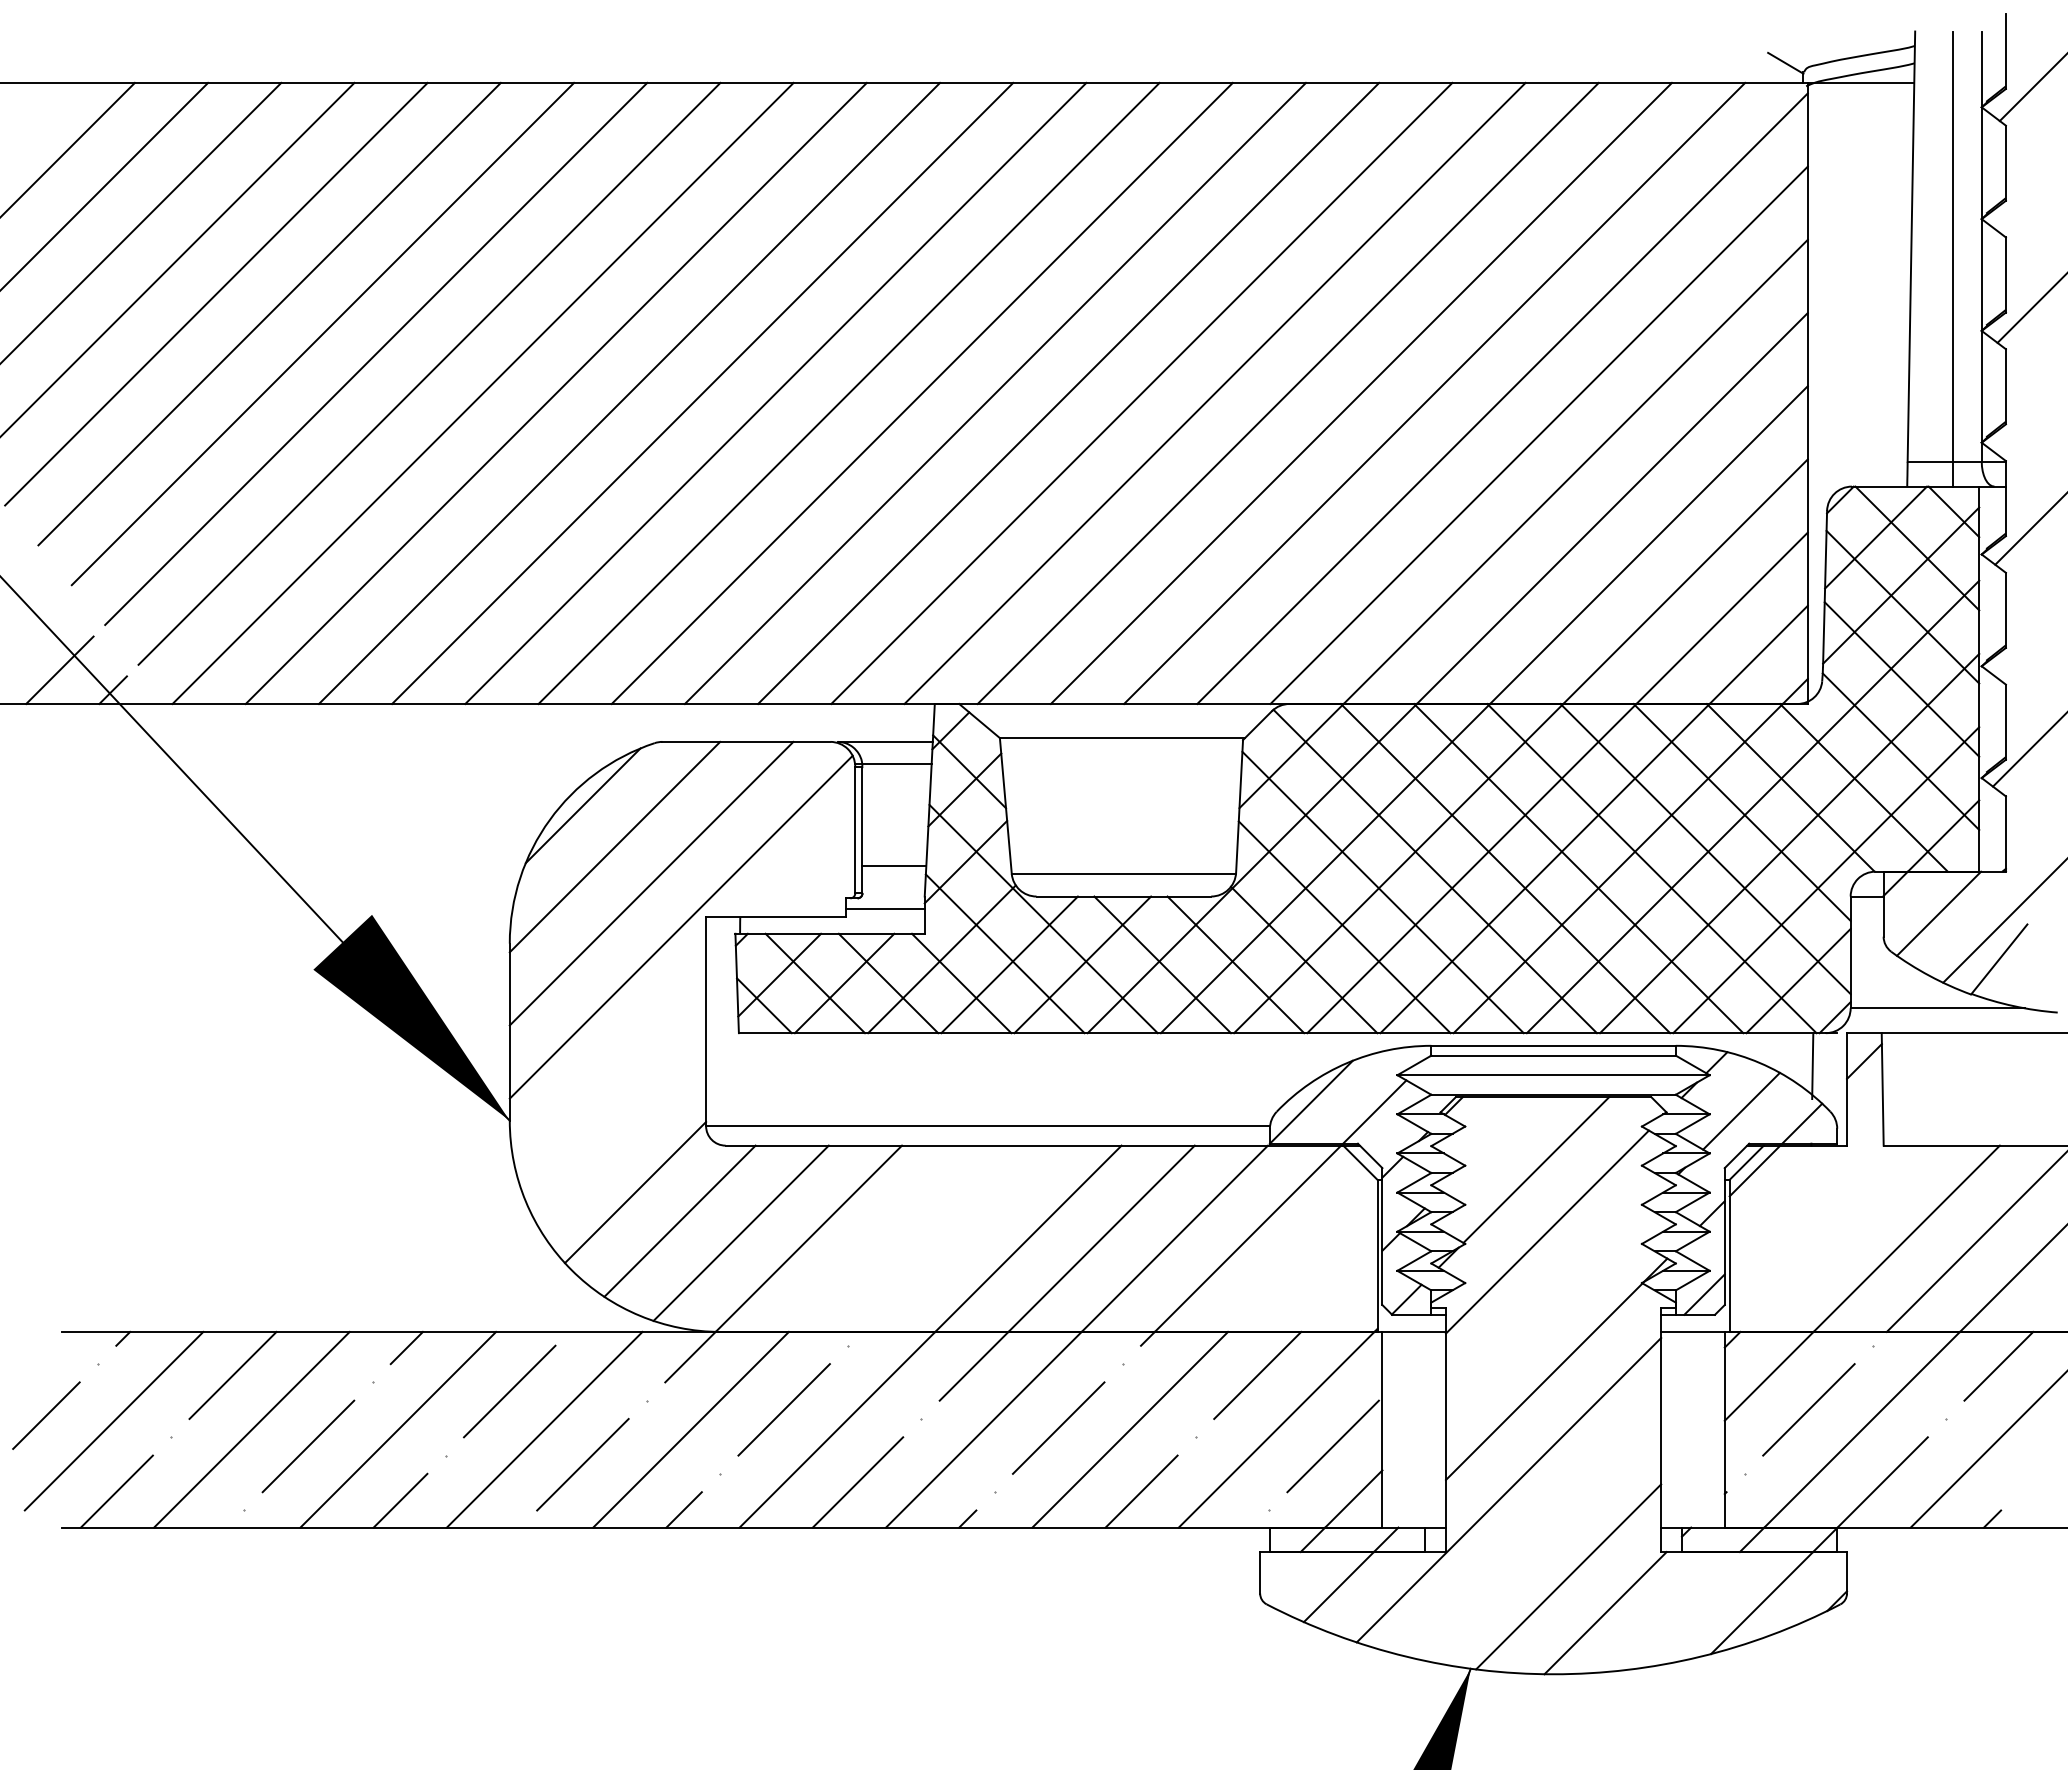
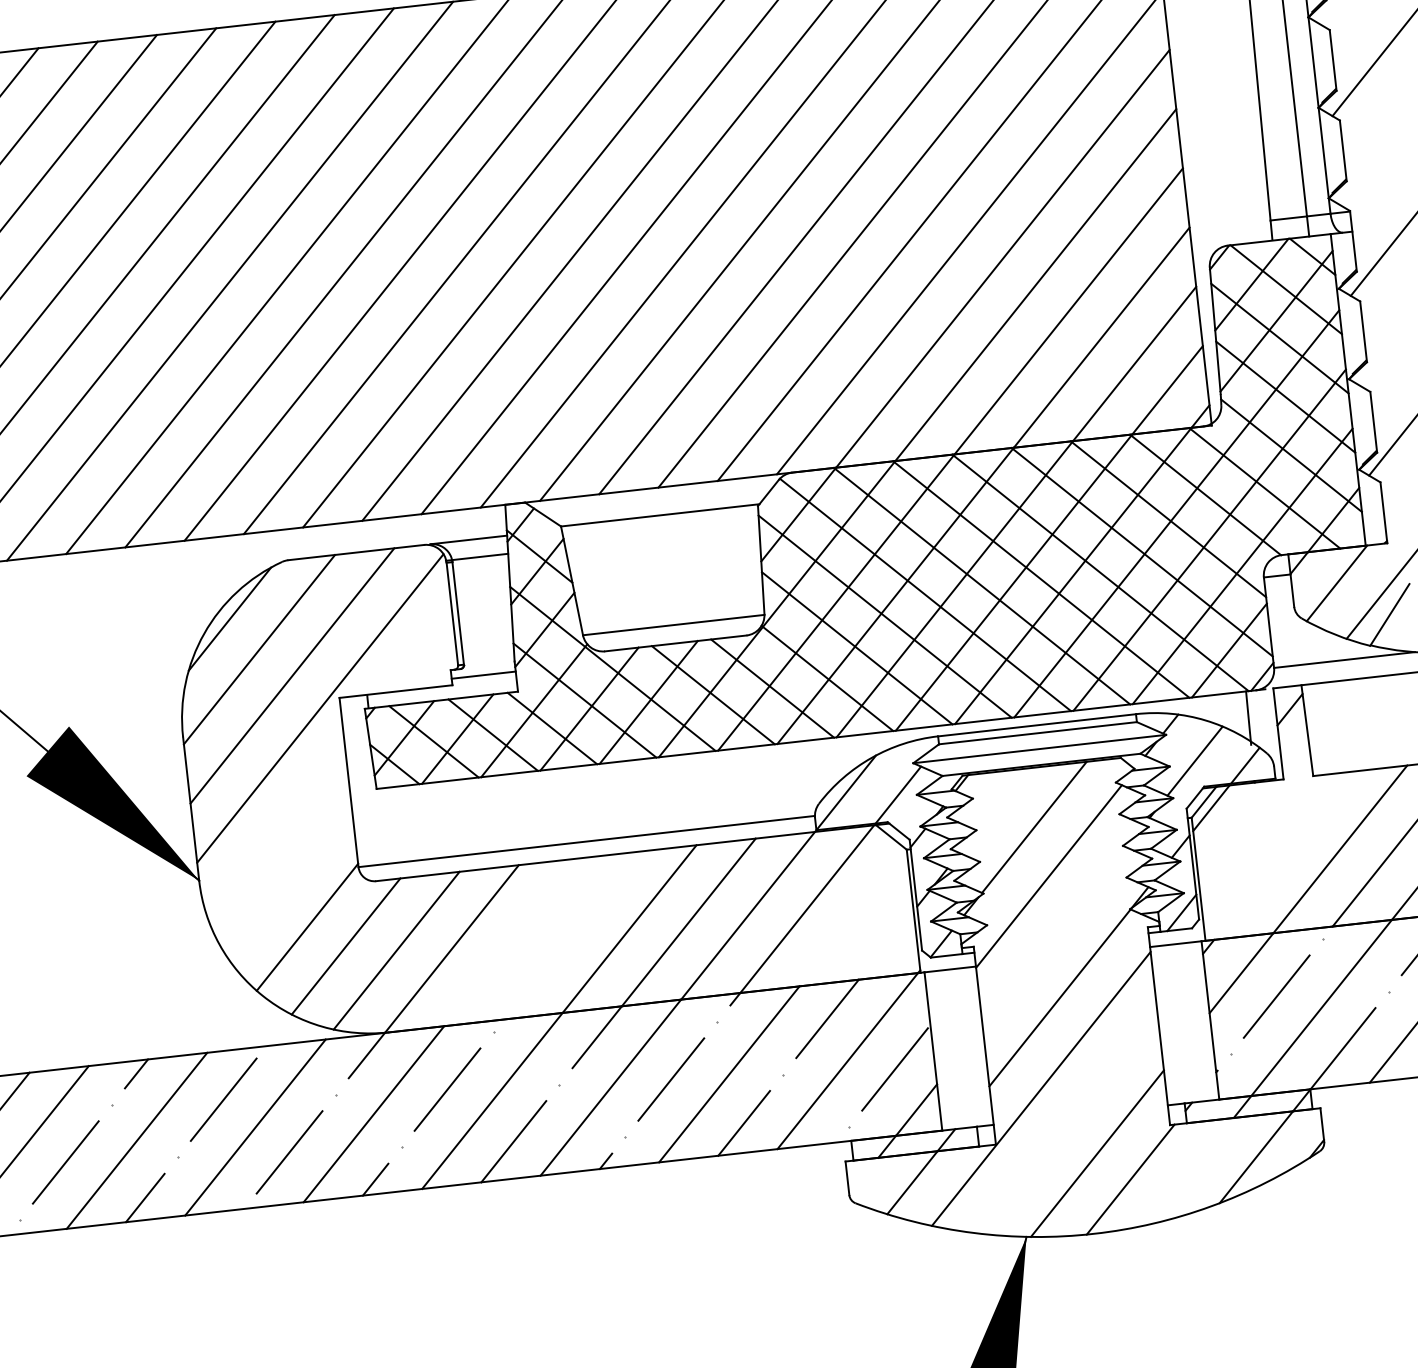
line: (894, 866) -> (487, 639), removed

